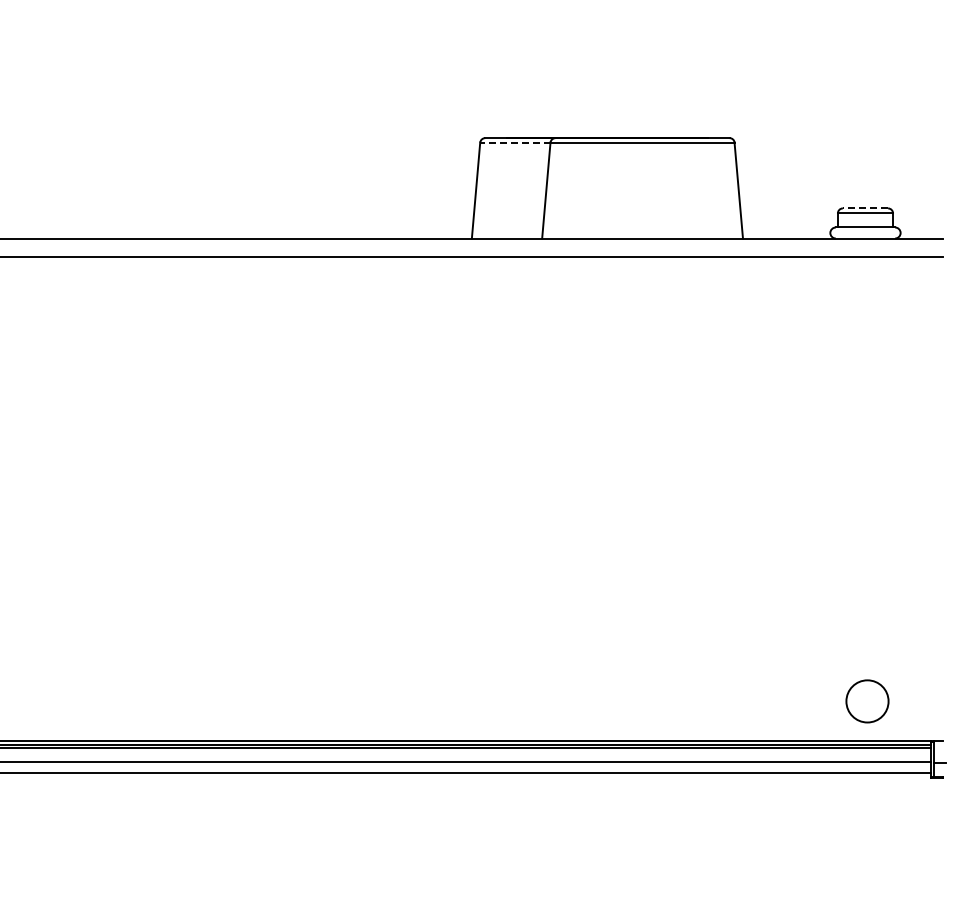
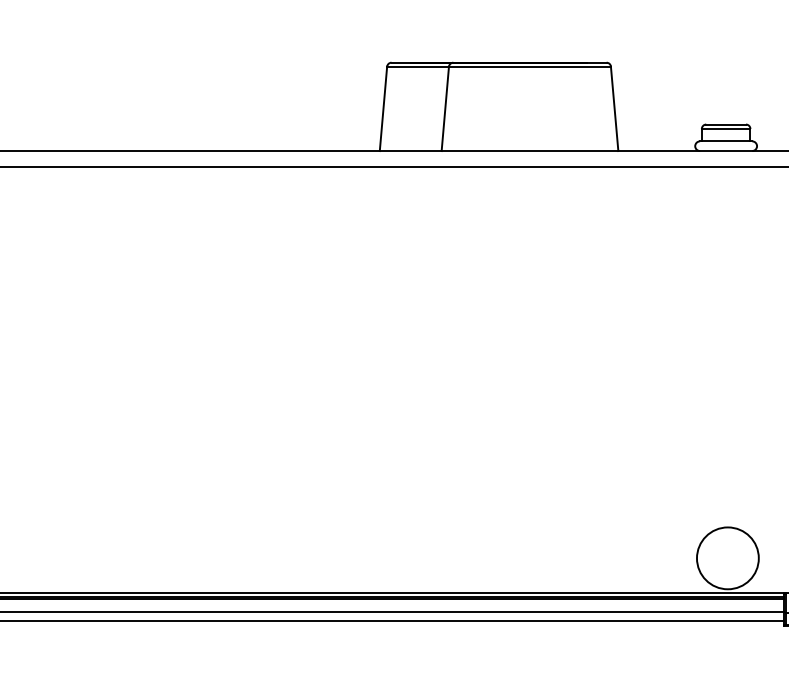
line: (514, 142) -> (417, 66), dashed -> solid
line: (865, 208) -> (726, 124), dashed -> solid
circle: (867, 701) -> (727, 558), size x1.67

